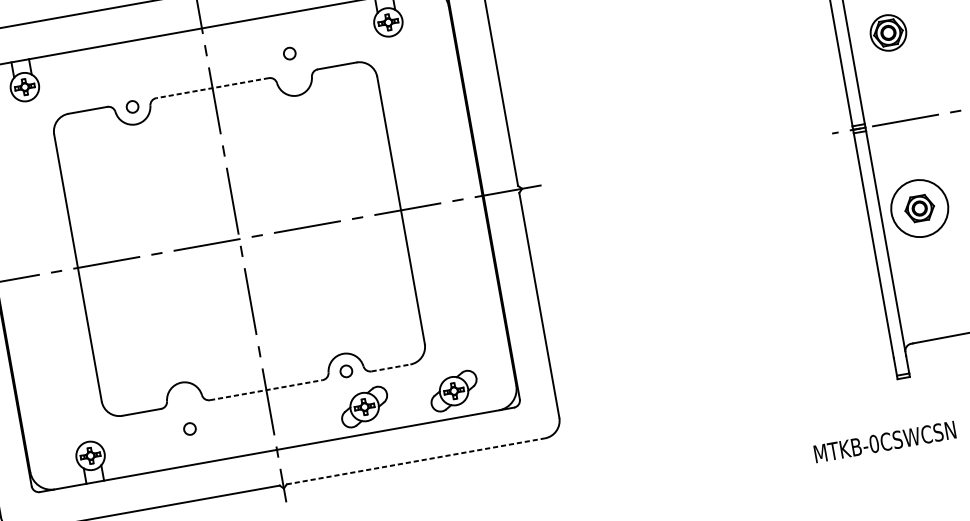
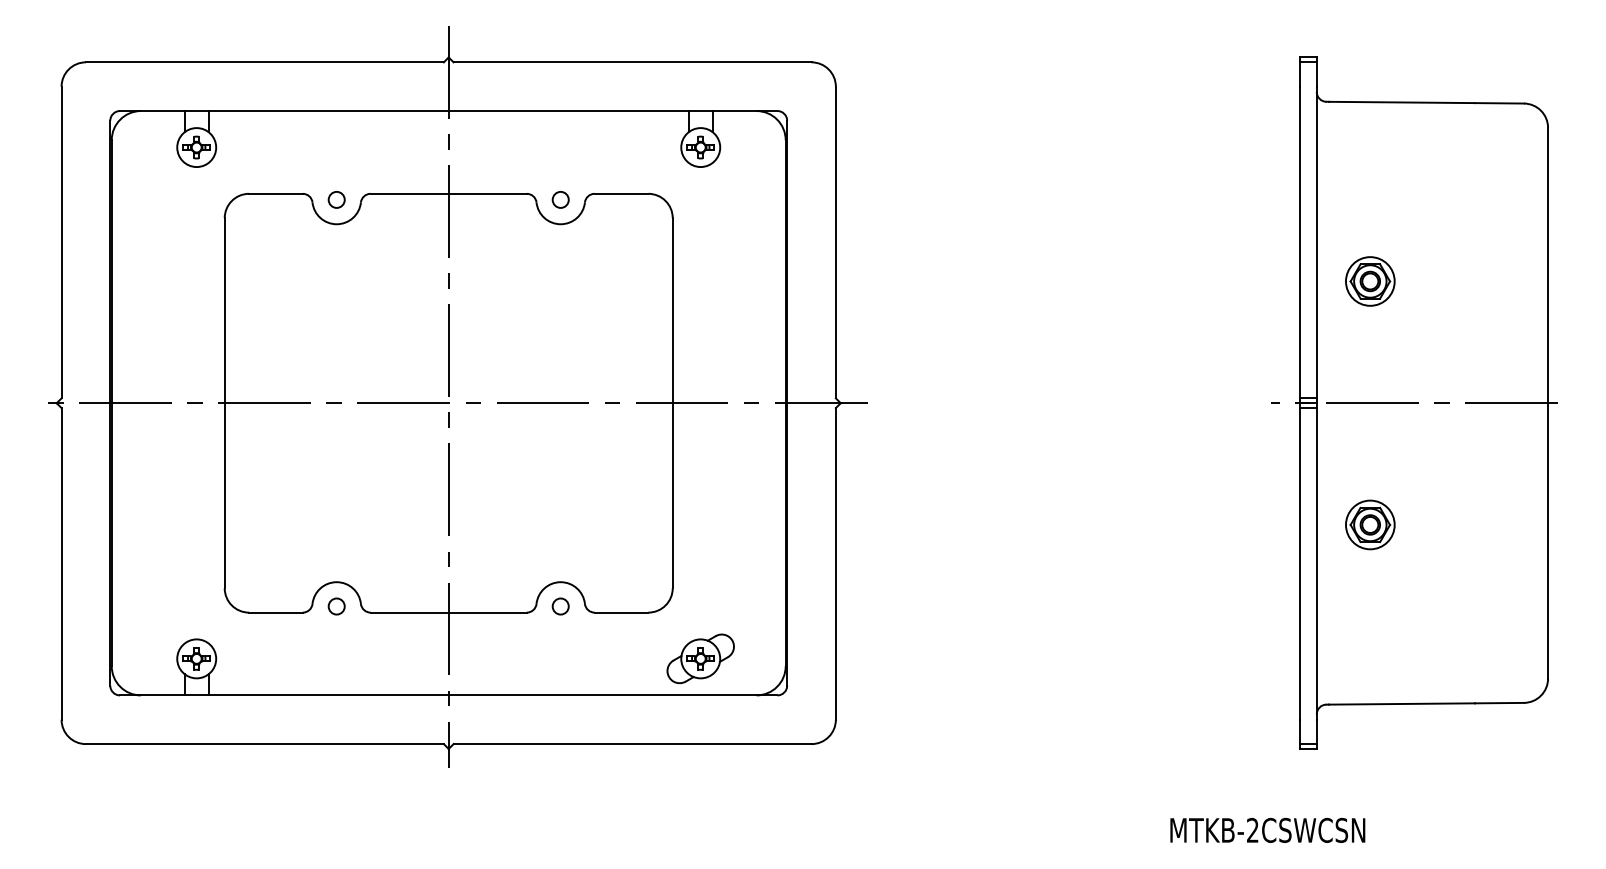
circle: (289, 53) -> (560, 199), moved
line: (212, 87) -> (448, 193), dashed -> solid
circle: (919, 208) -> (1369, 524), size x0.62
line: (390, 367) -> (621, 612), dashed -> solid
line: (266, 389) -> (449, 612), dashed -> solid
part: (364, 406) -> (576, 658), removed
circle: (189, 429) -> (336, 606), moved
text: (873, 443) -> (1252, 829), MTKB-0CSWCSN -> MTKB-2CSWCSN
line: (415, 461) -> (632, 744), dashed -> solid

